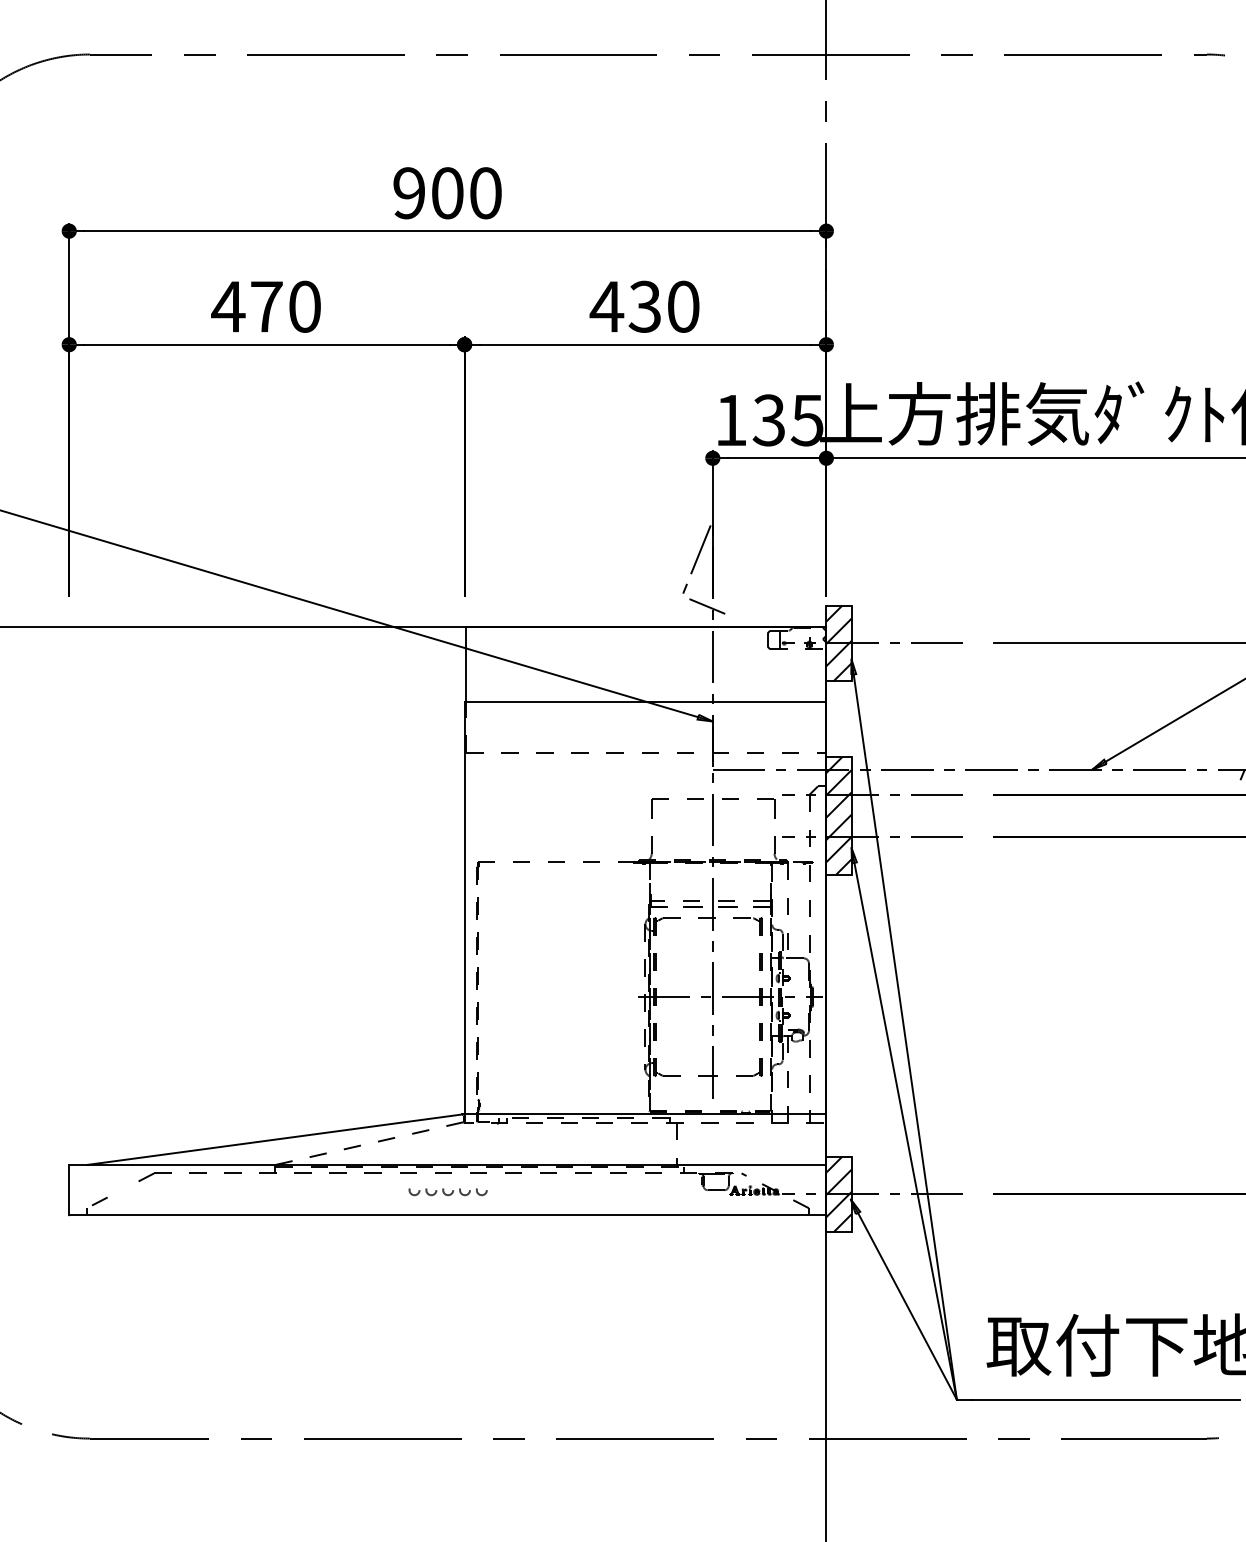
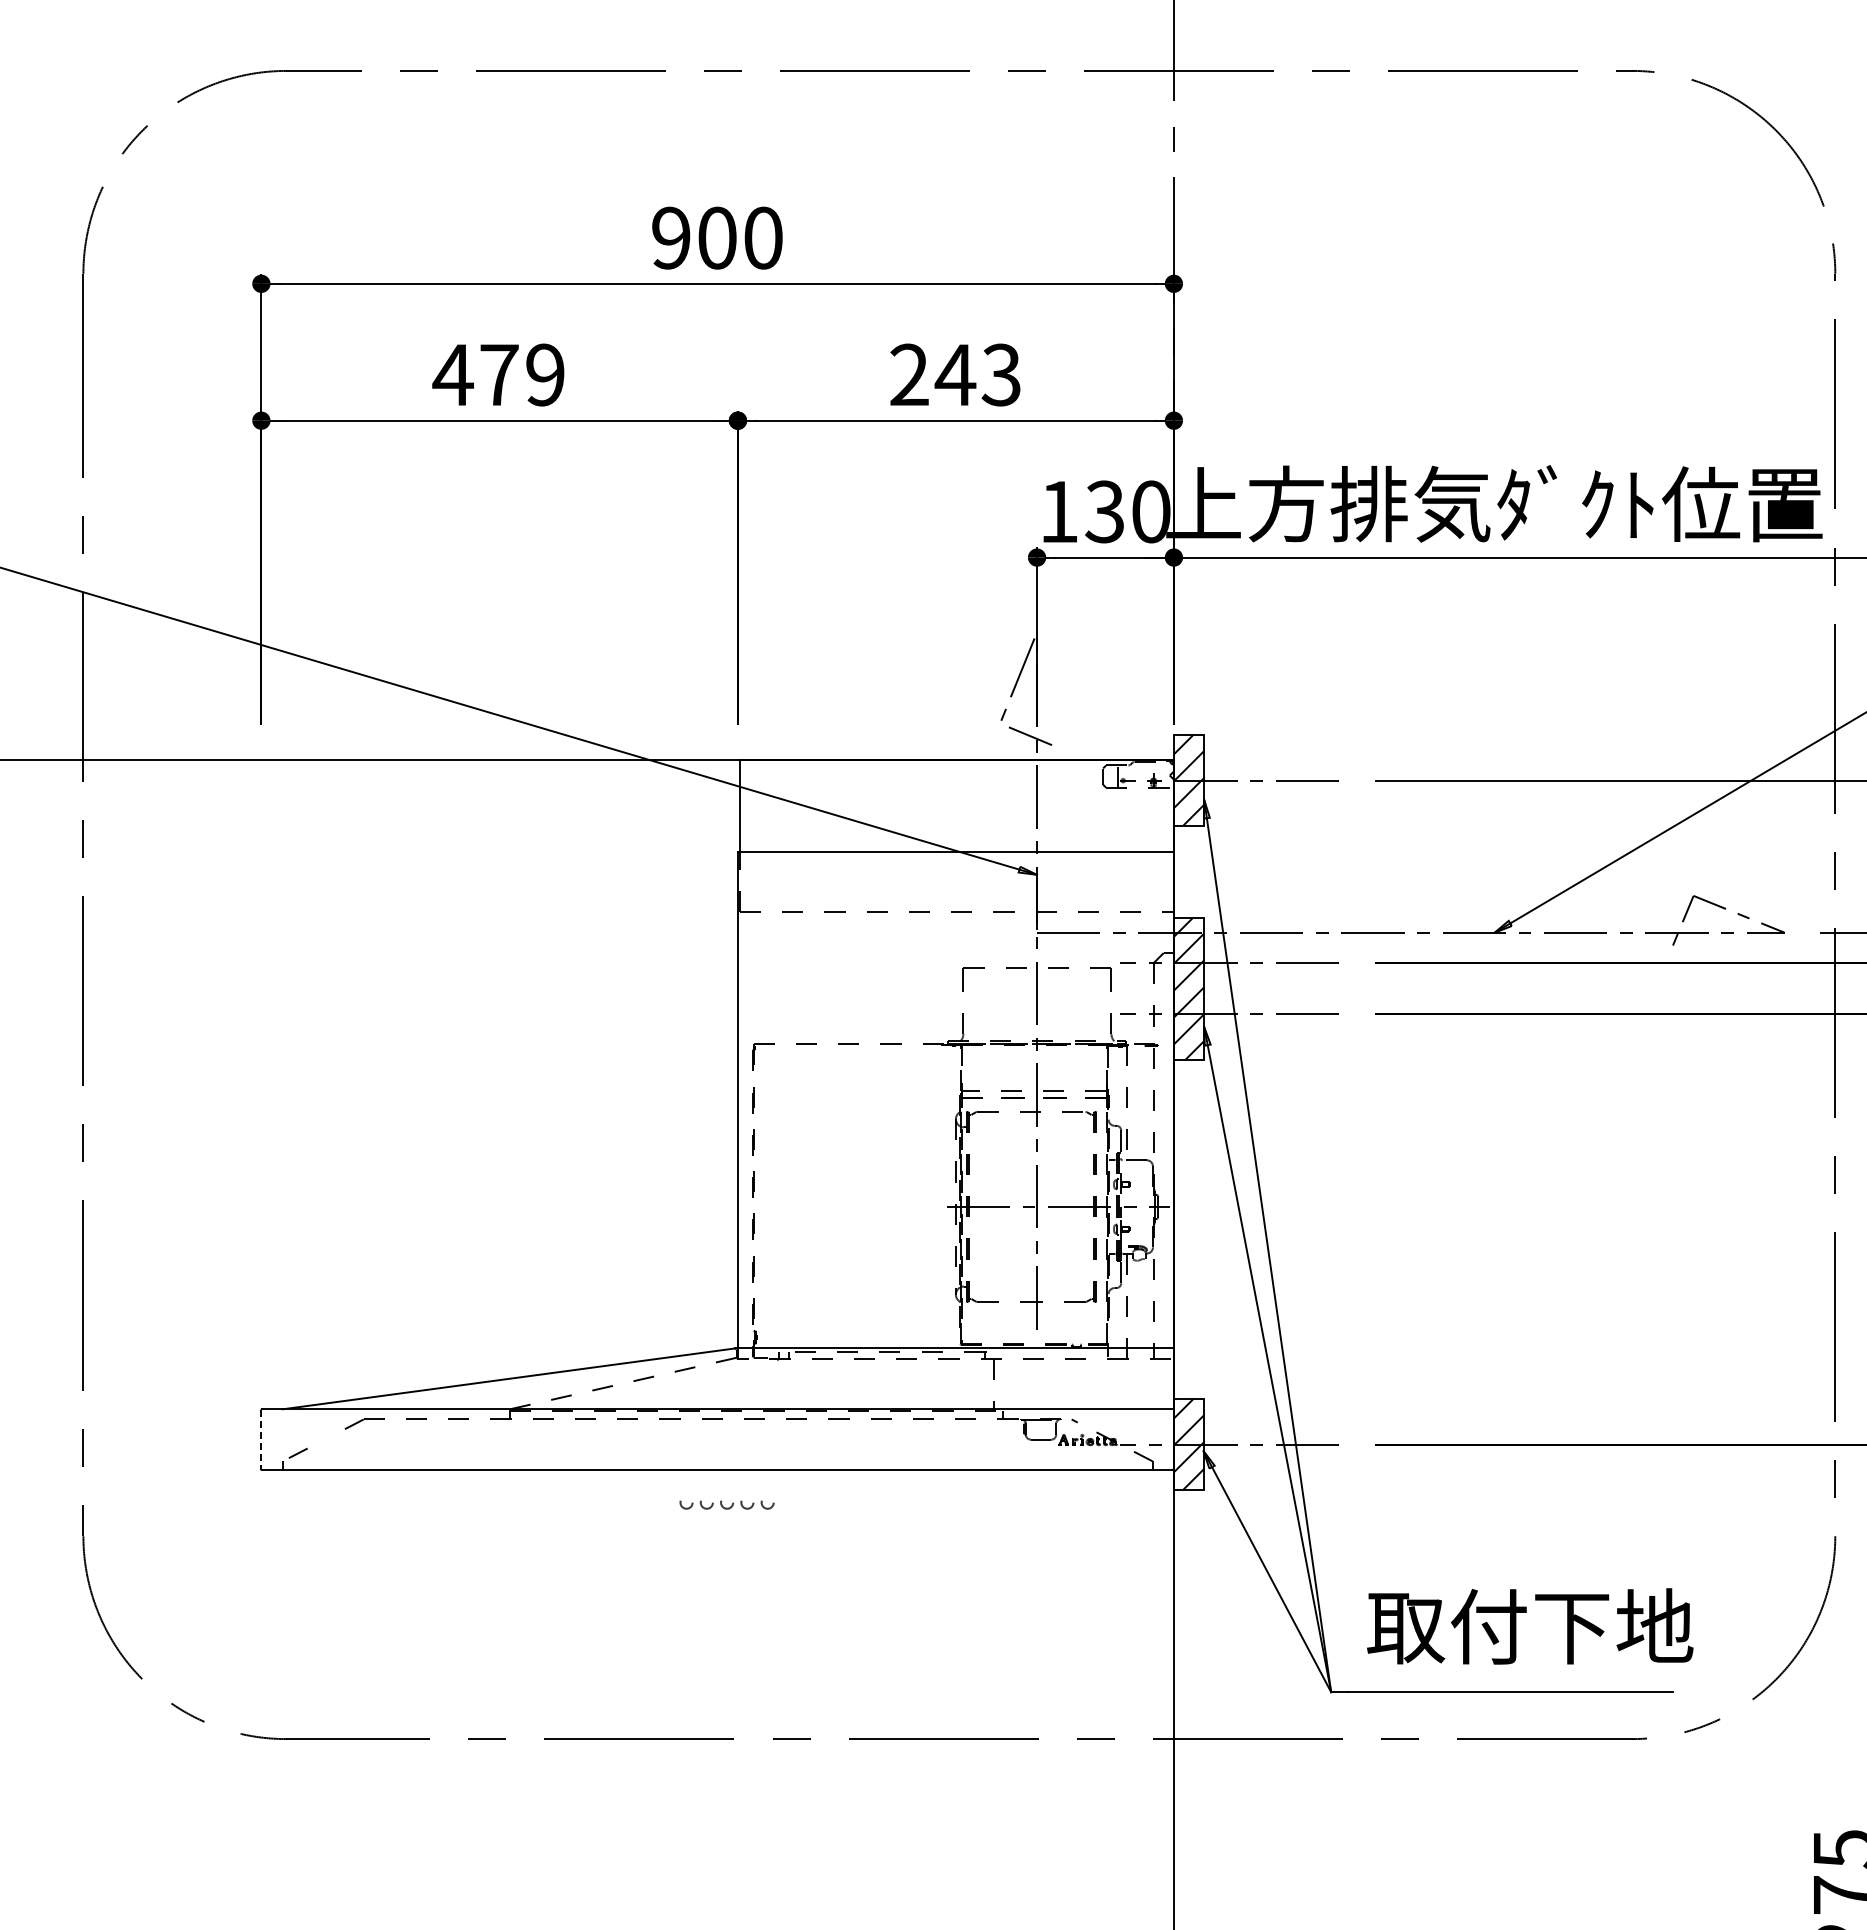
text: (304, 306) -> (545, 374), 470 -> 479
text: (644, 306) -> (954, 374), 430 -> 243
text: (806, 420) -> (1150, 511), 135 -> 130
line: (69, 1190) -> (261, 1439), solid -> dashed
part: (447, 1191) -> (726, 1504), moved

